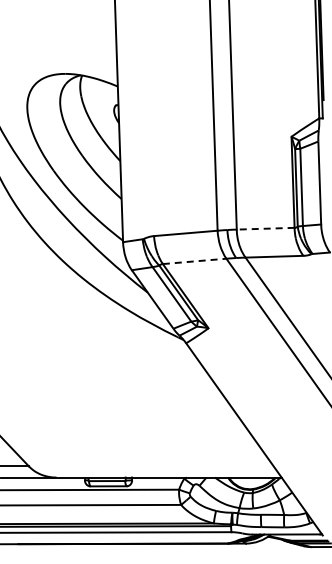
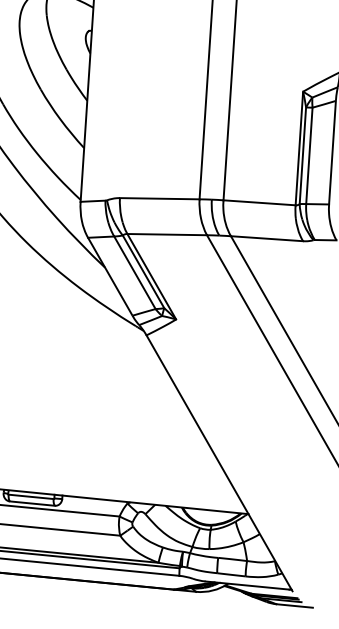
line: (265, 228) -> (259, 202), dashed -> solid
line: (194, 261) -> (167, 234), dashed -> solid

